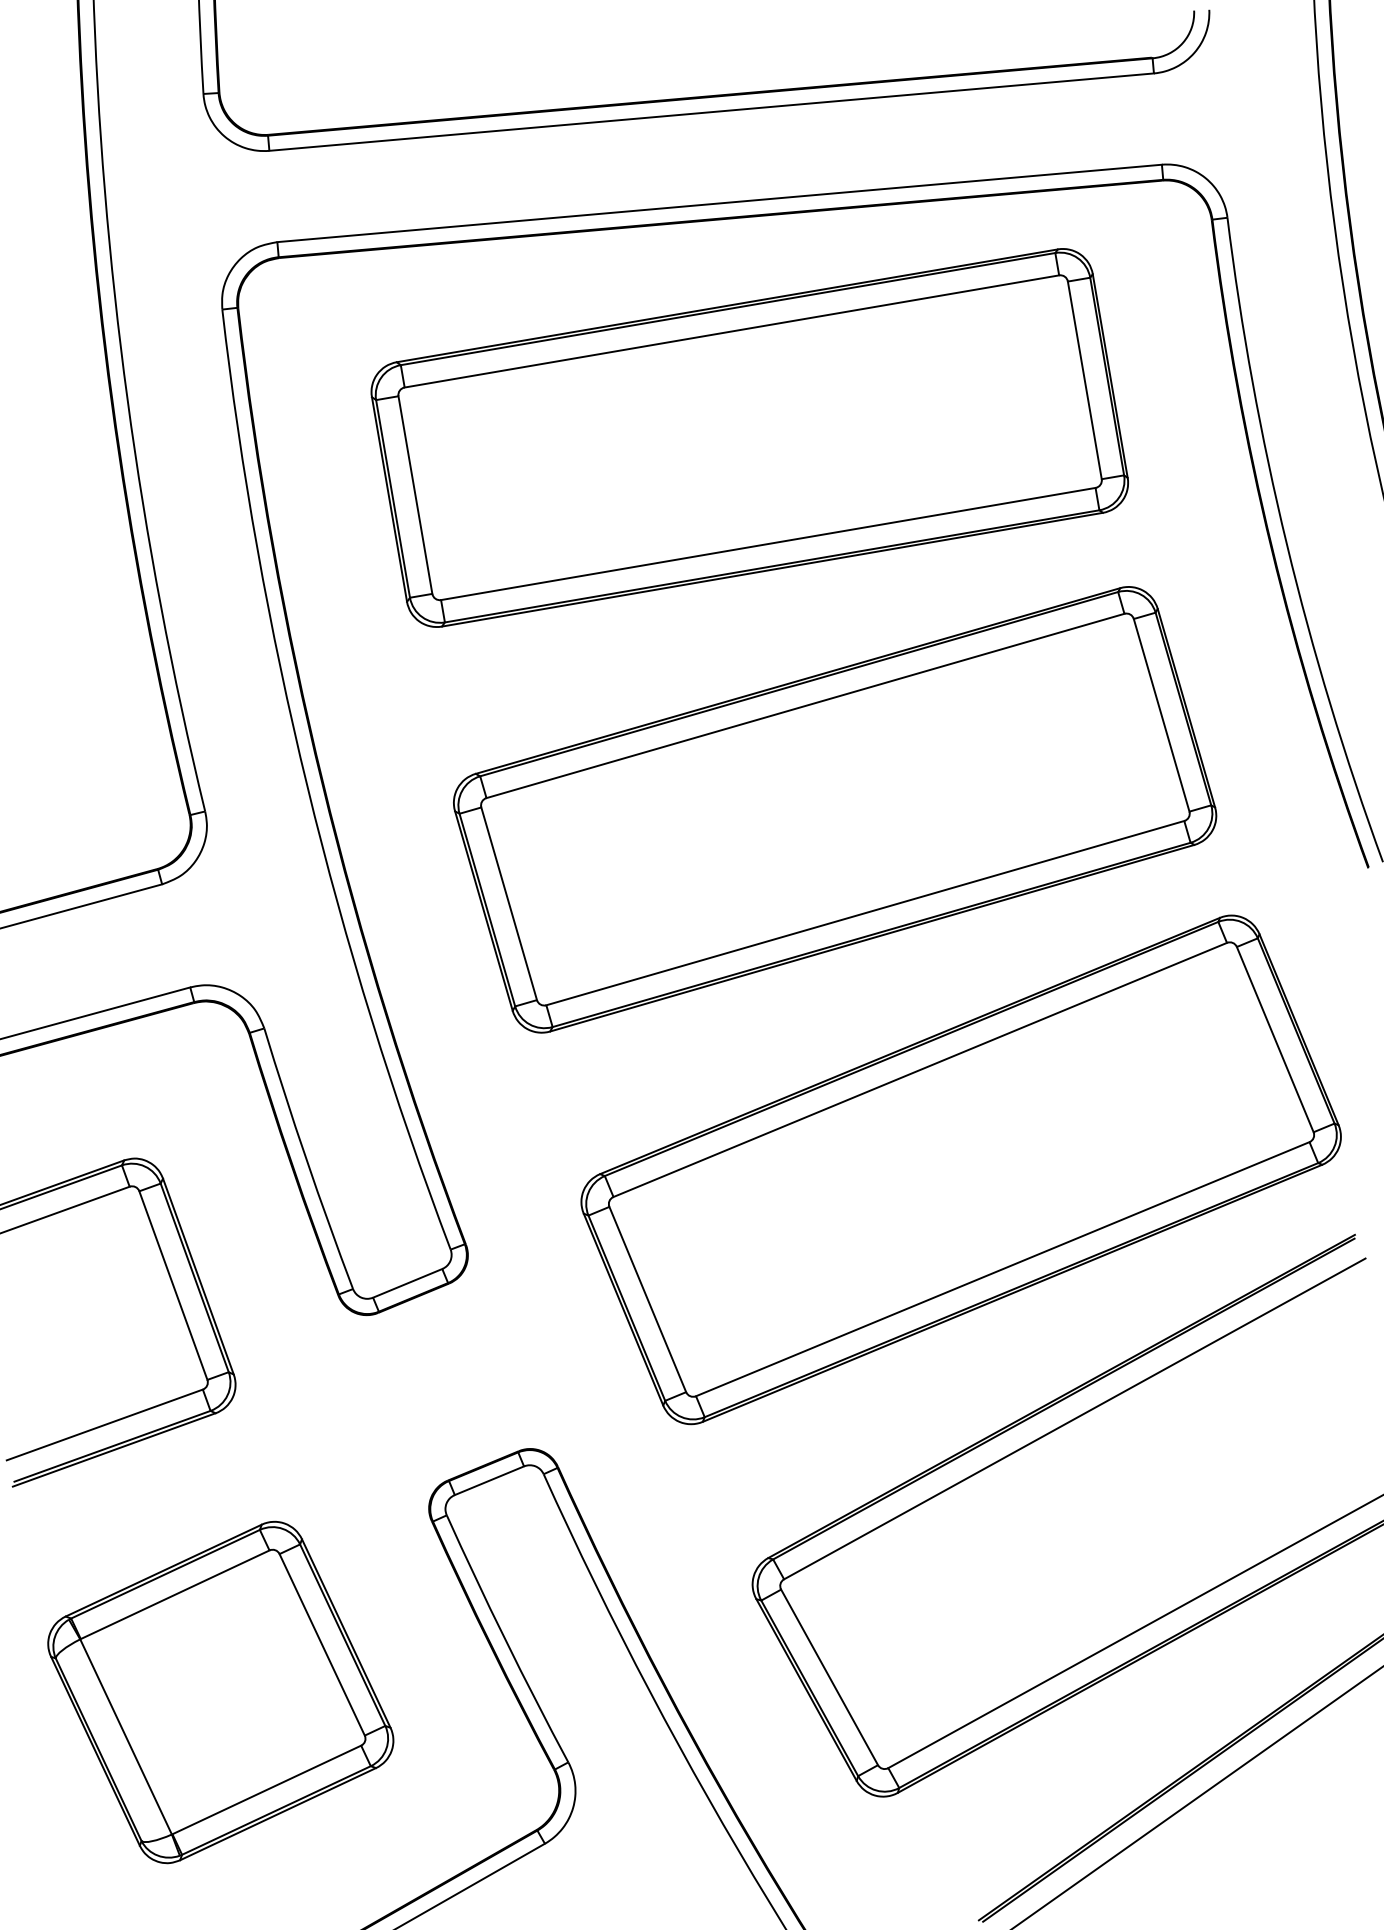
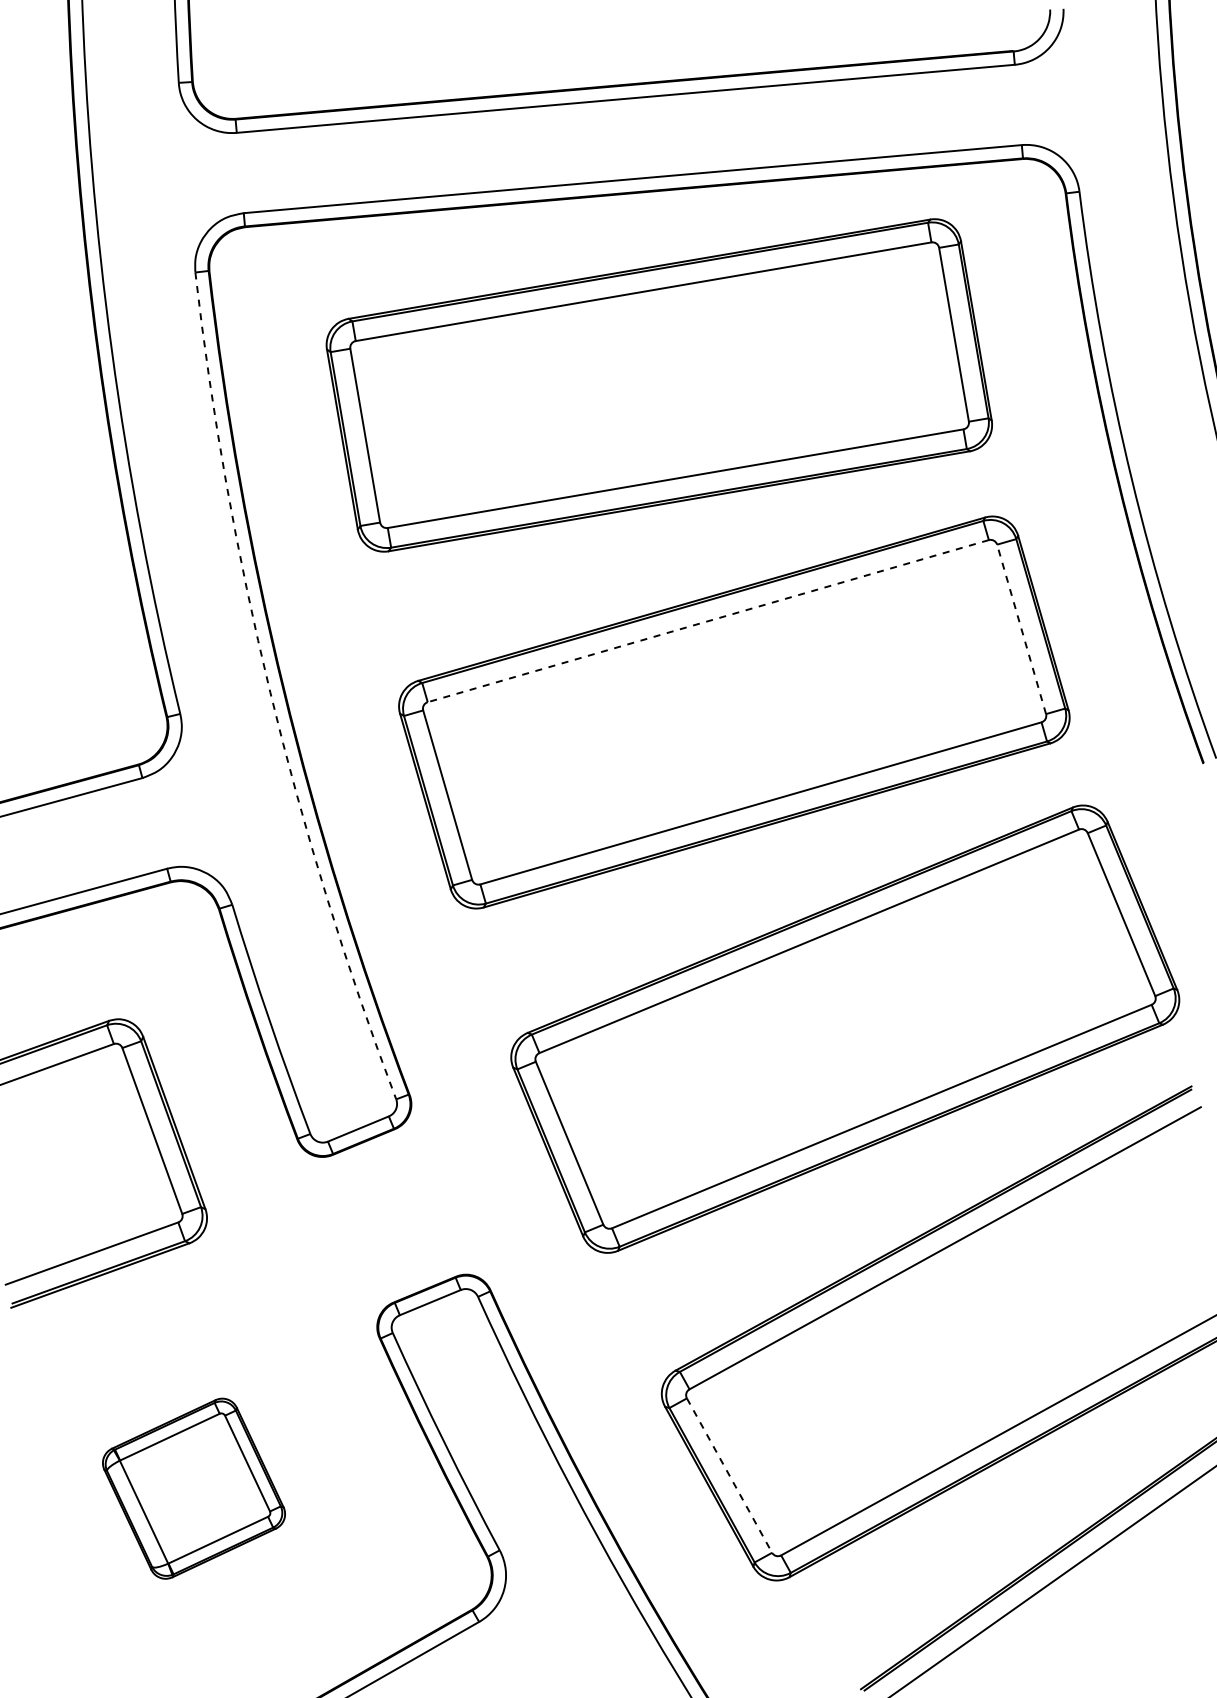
line: (804, 706) -> (707, 621), solid -> dashed
line: (1161, 714) -> (1021, 628), solid -> dashed
arc: (307, 787) -> (270, 692), solid -> dashed
line: (829, 1678) -> (729, 1476), solid -> dashed
part: (220, 1692) -> (193, 1488), size x0.6

